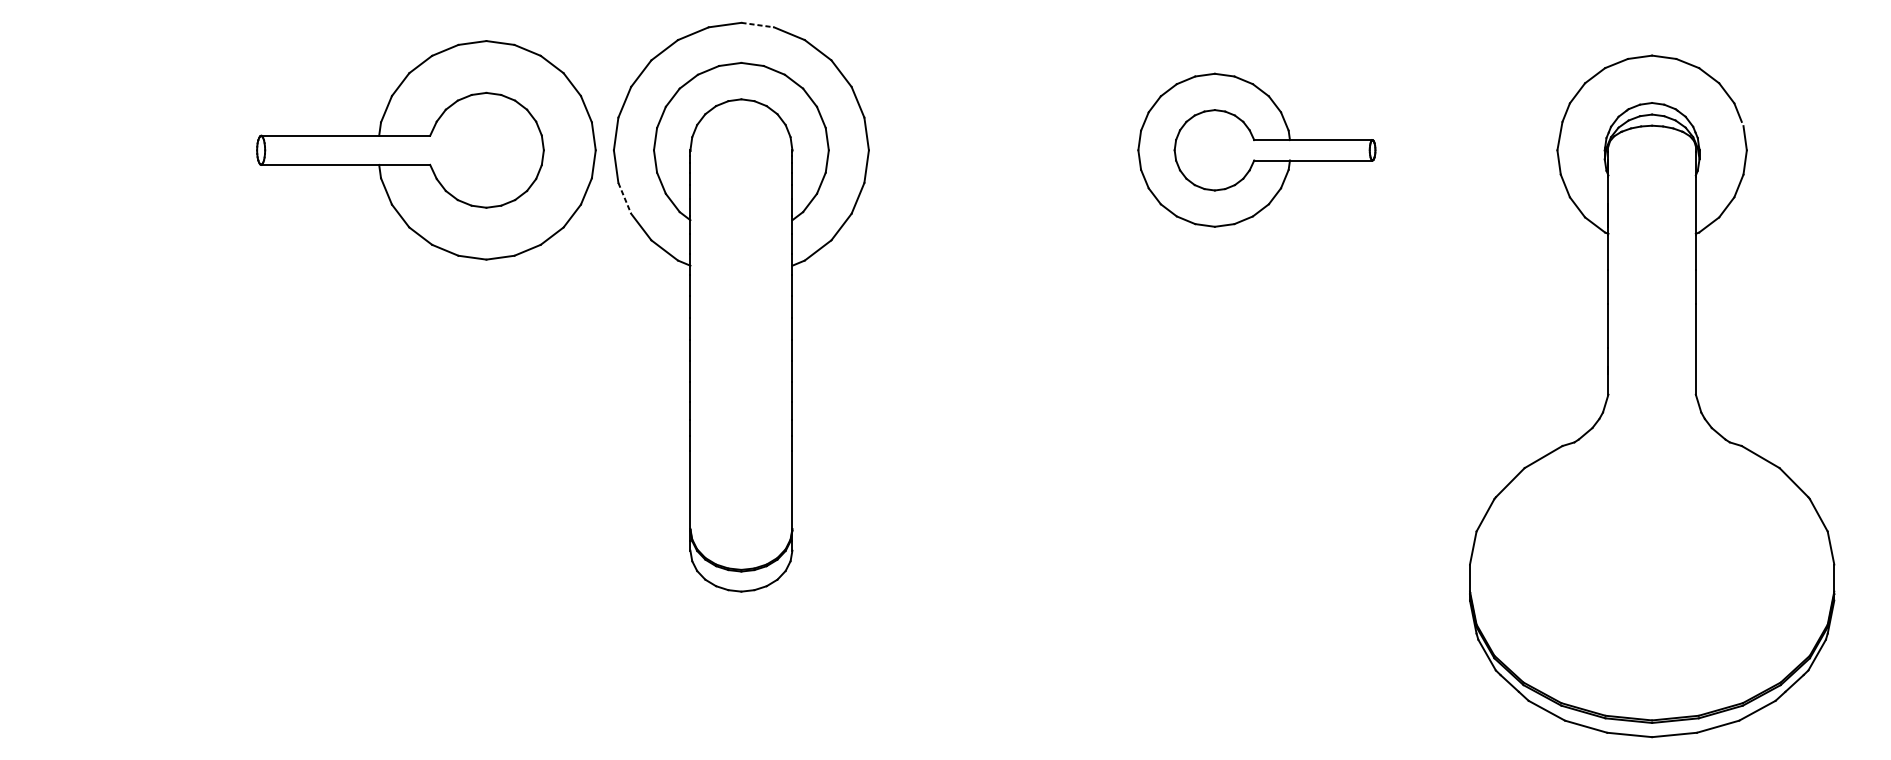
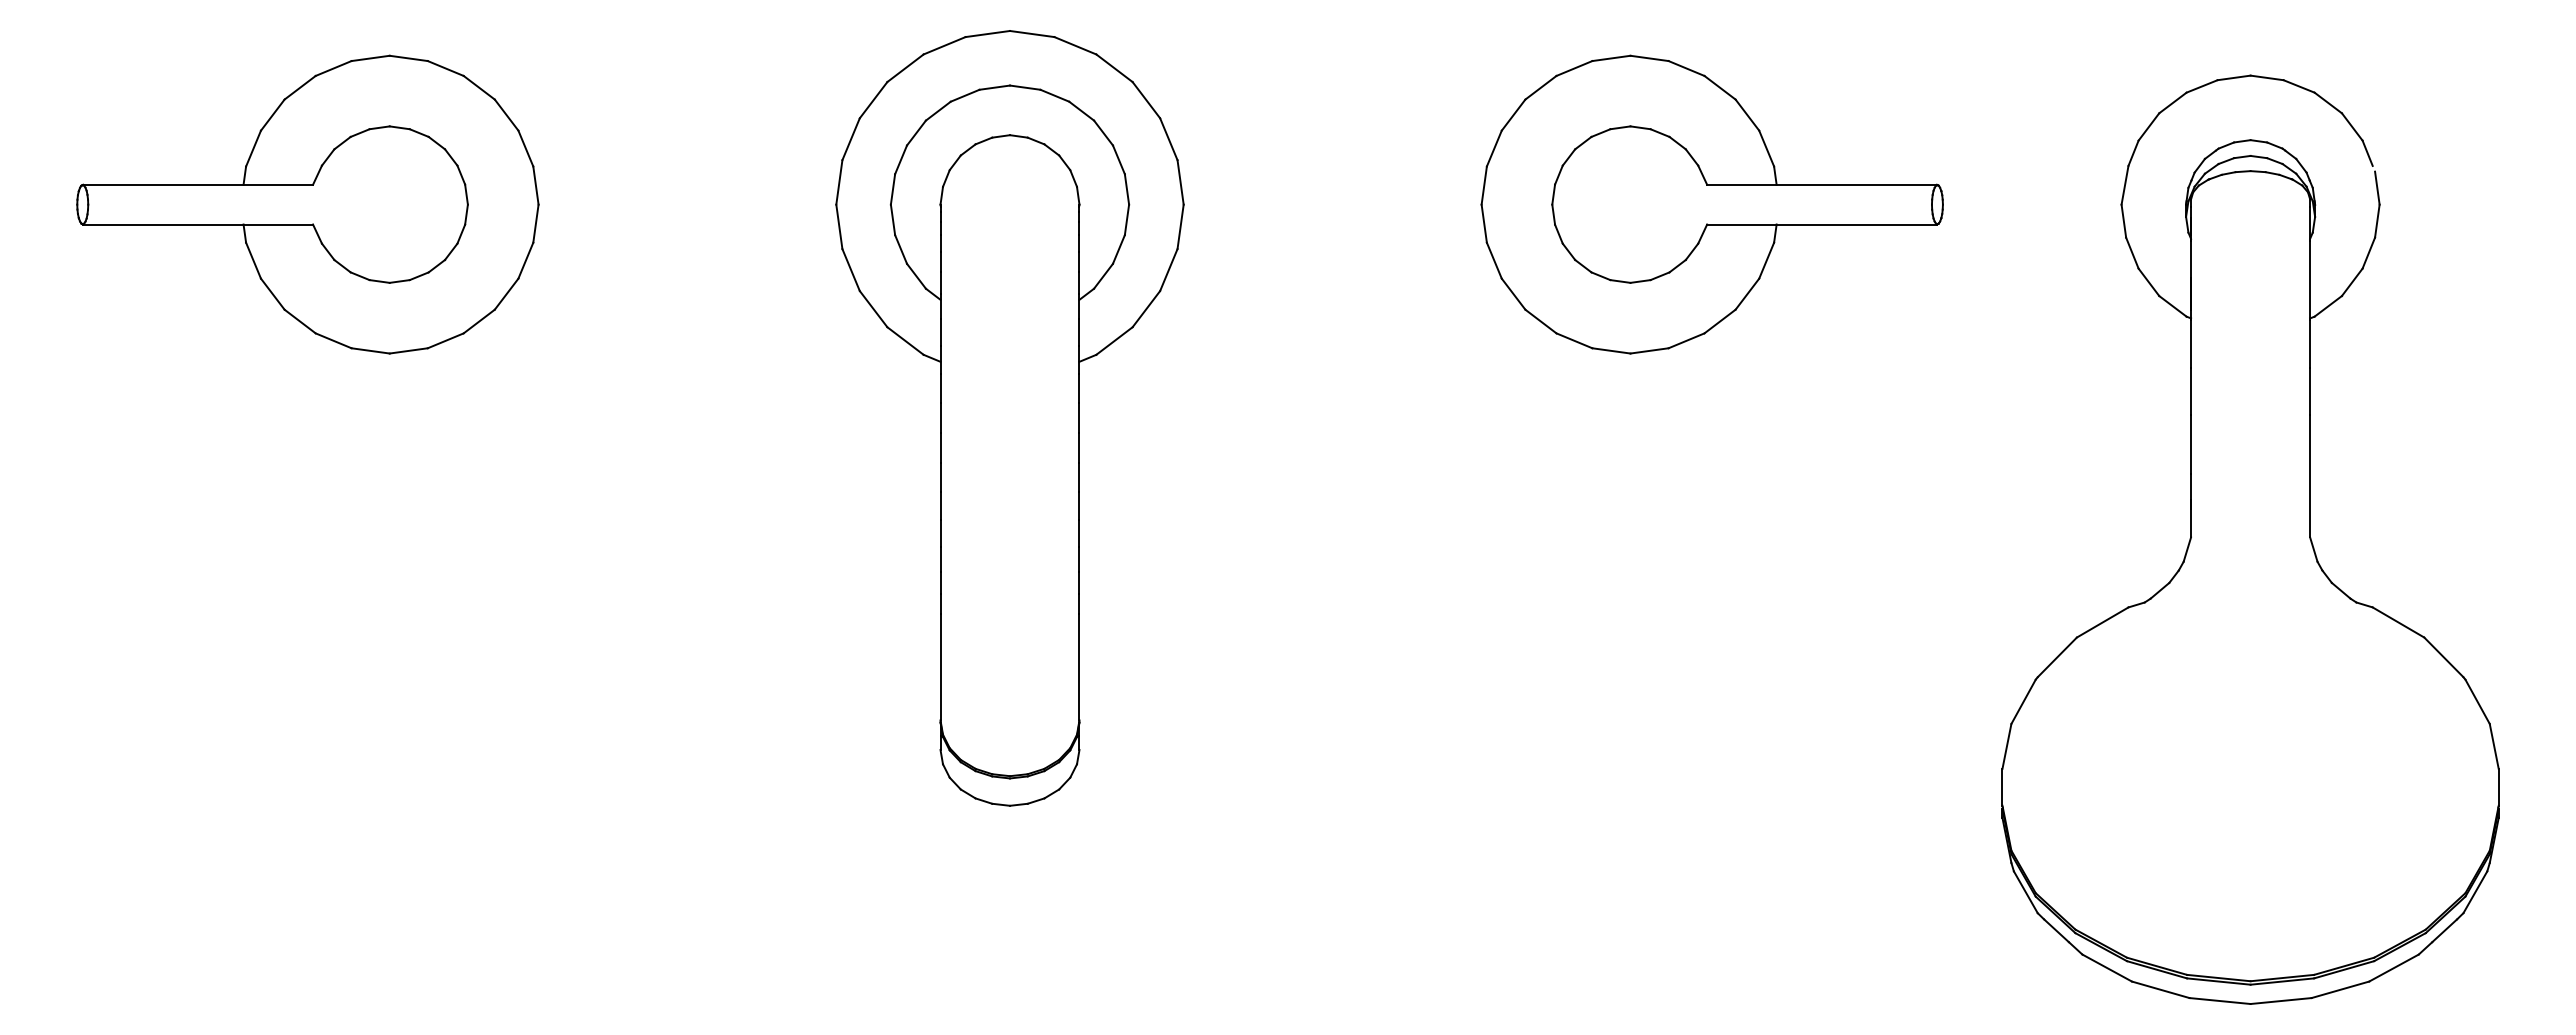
line: (757, 25) -> (1032, 34), dashed -> solid
part: (426, 150) -> (307, 204), moved
part: (1256, 150) -> (1711, 204), size x1.43
line: (625, 198) -> (851, 270), dashed -> solid

